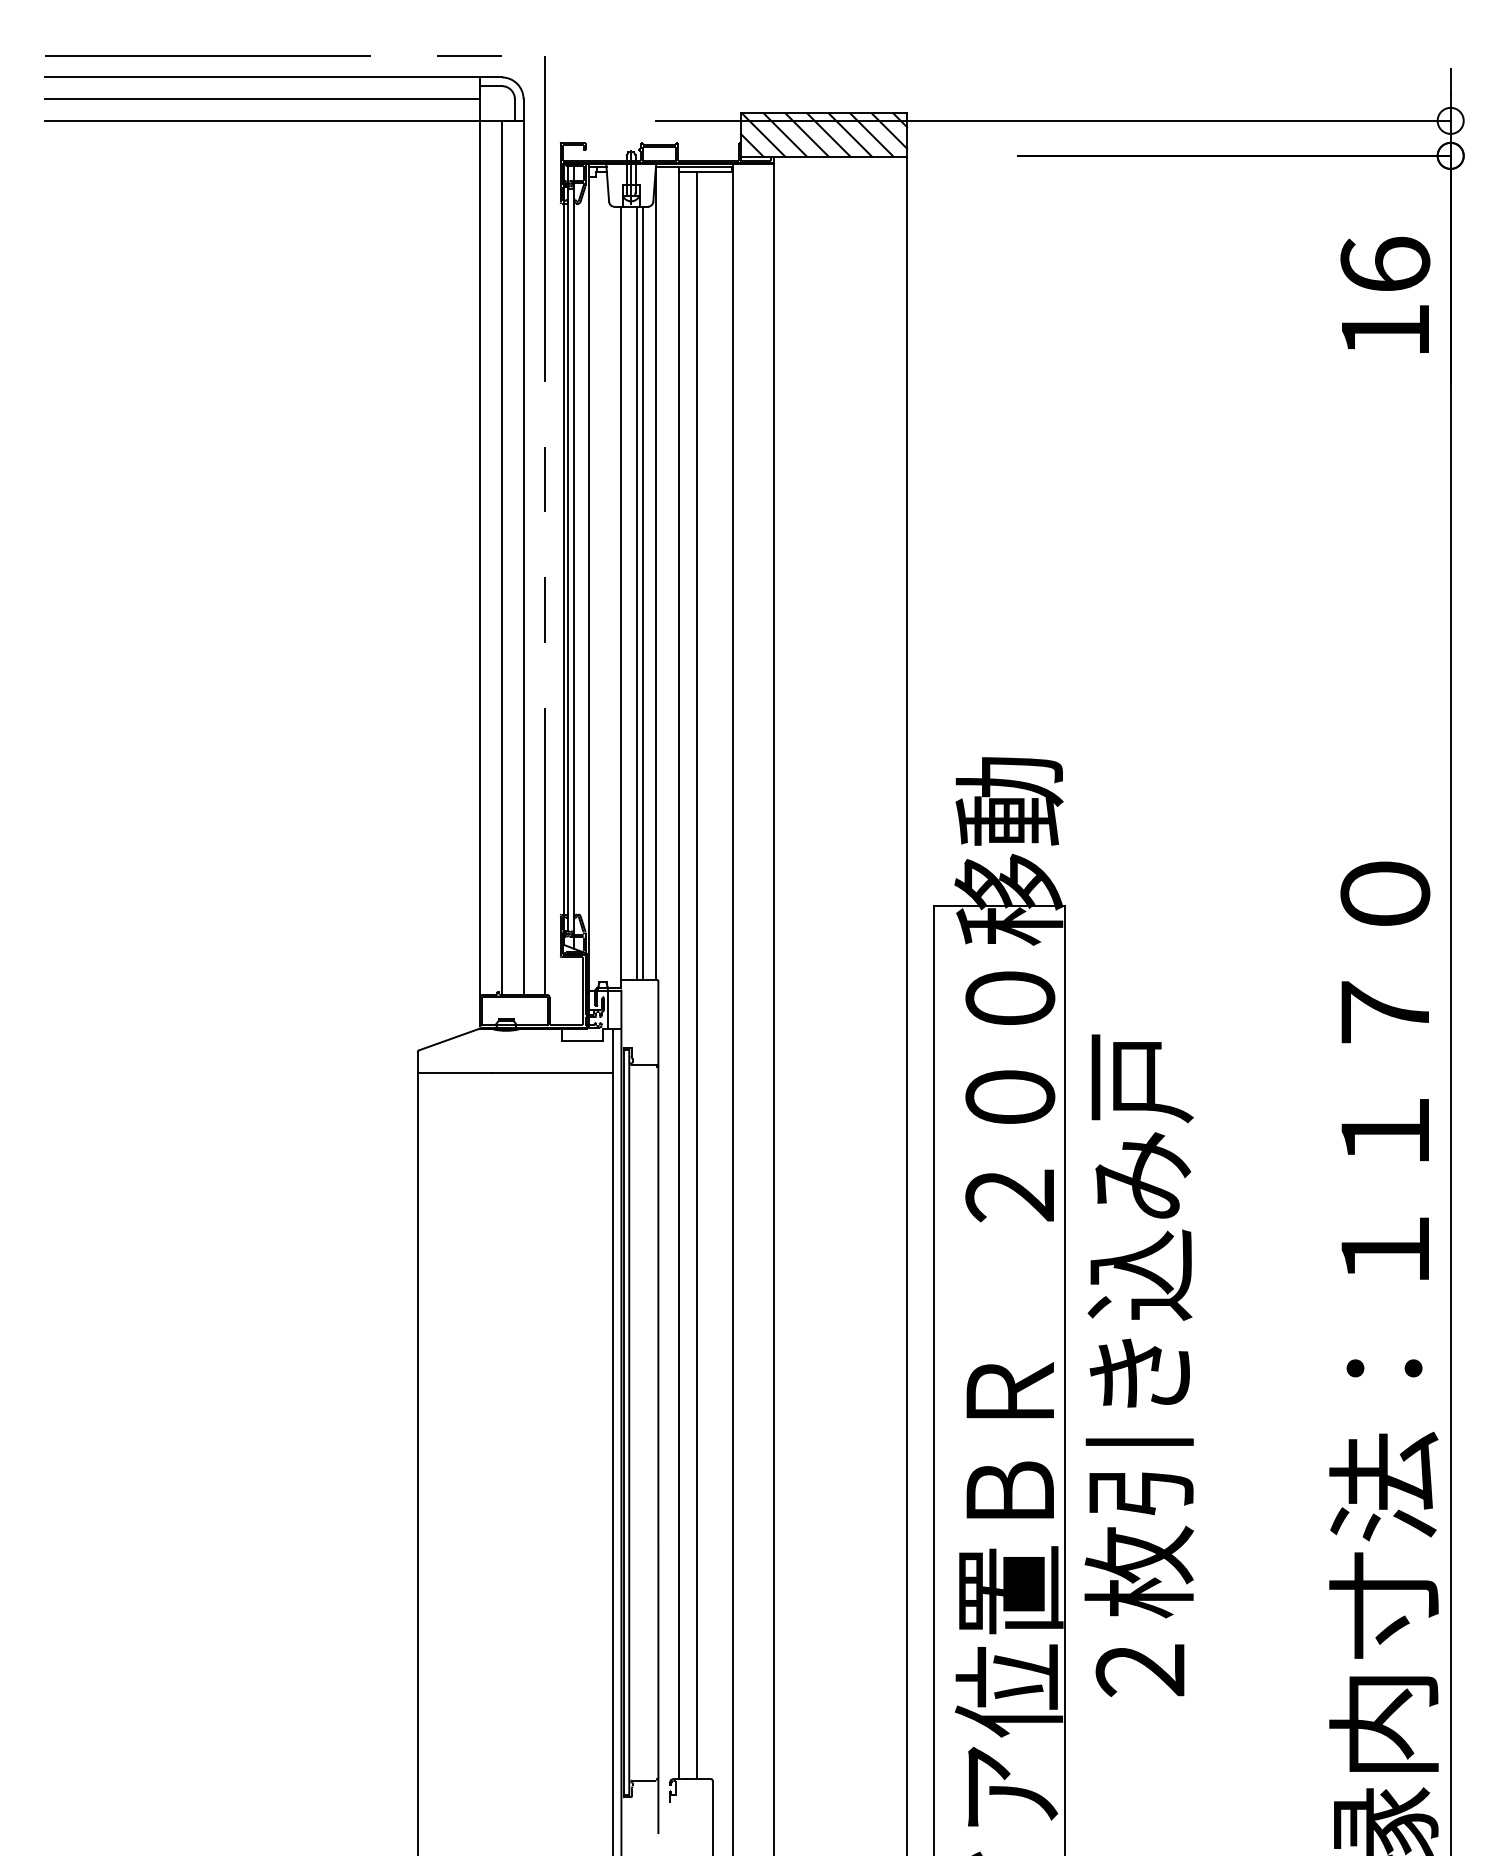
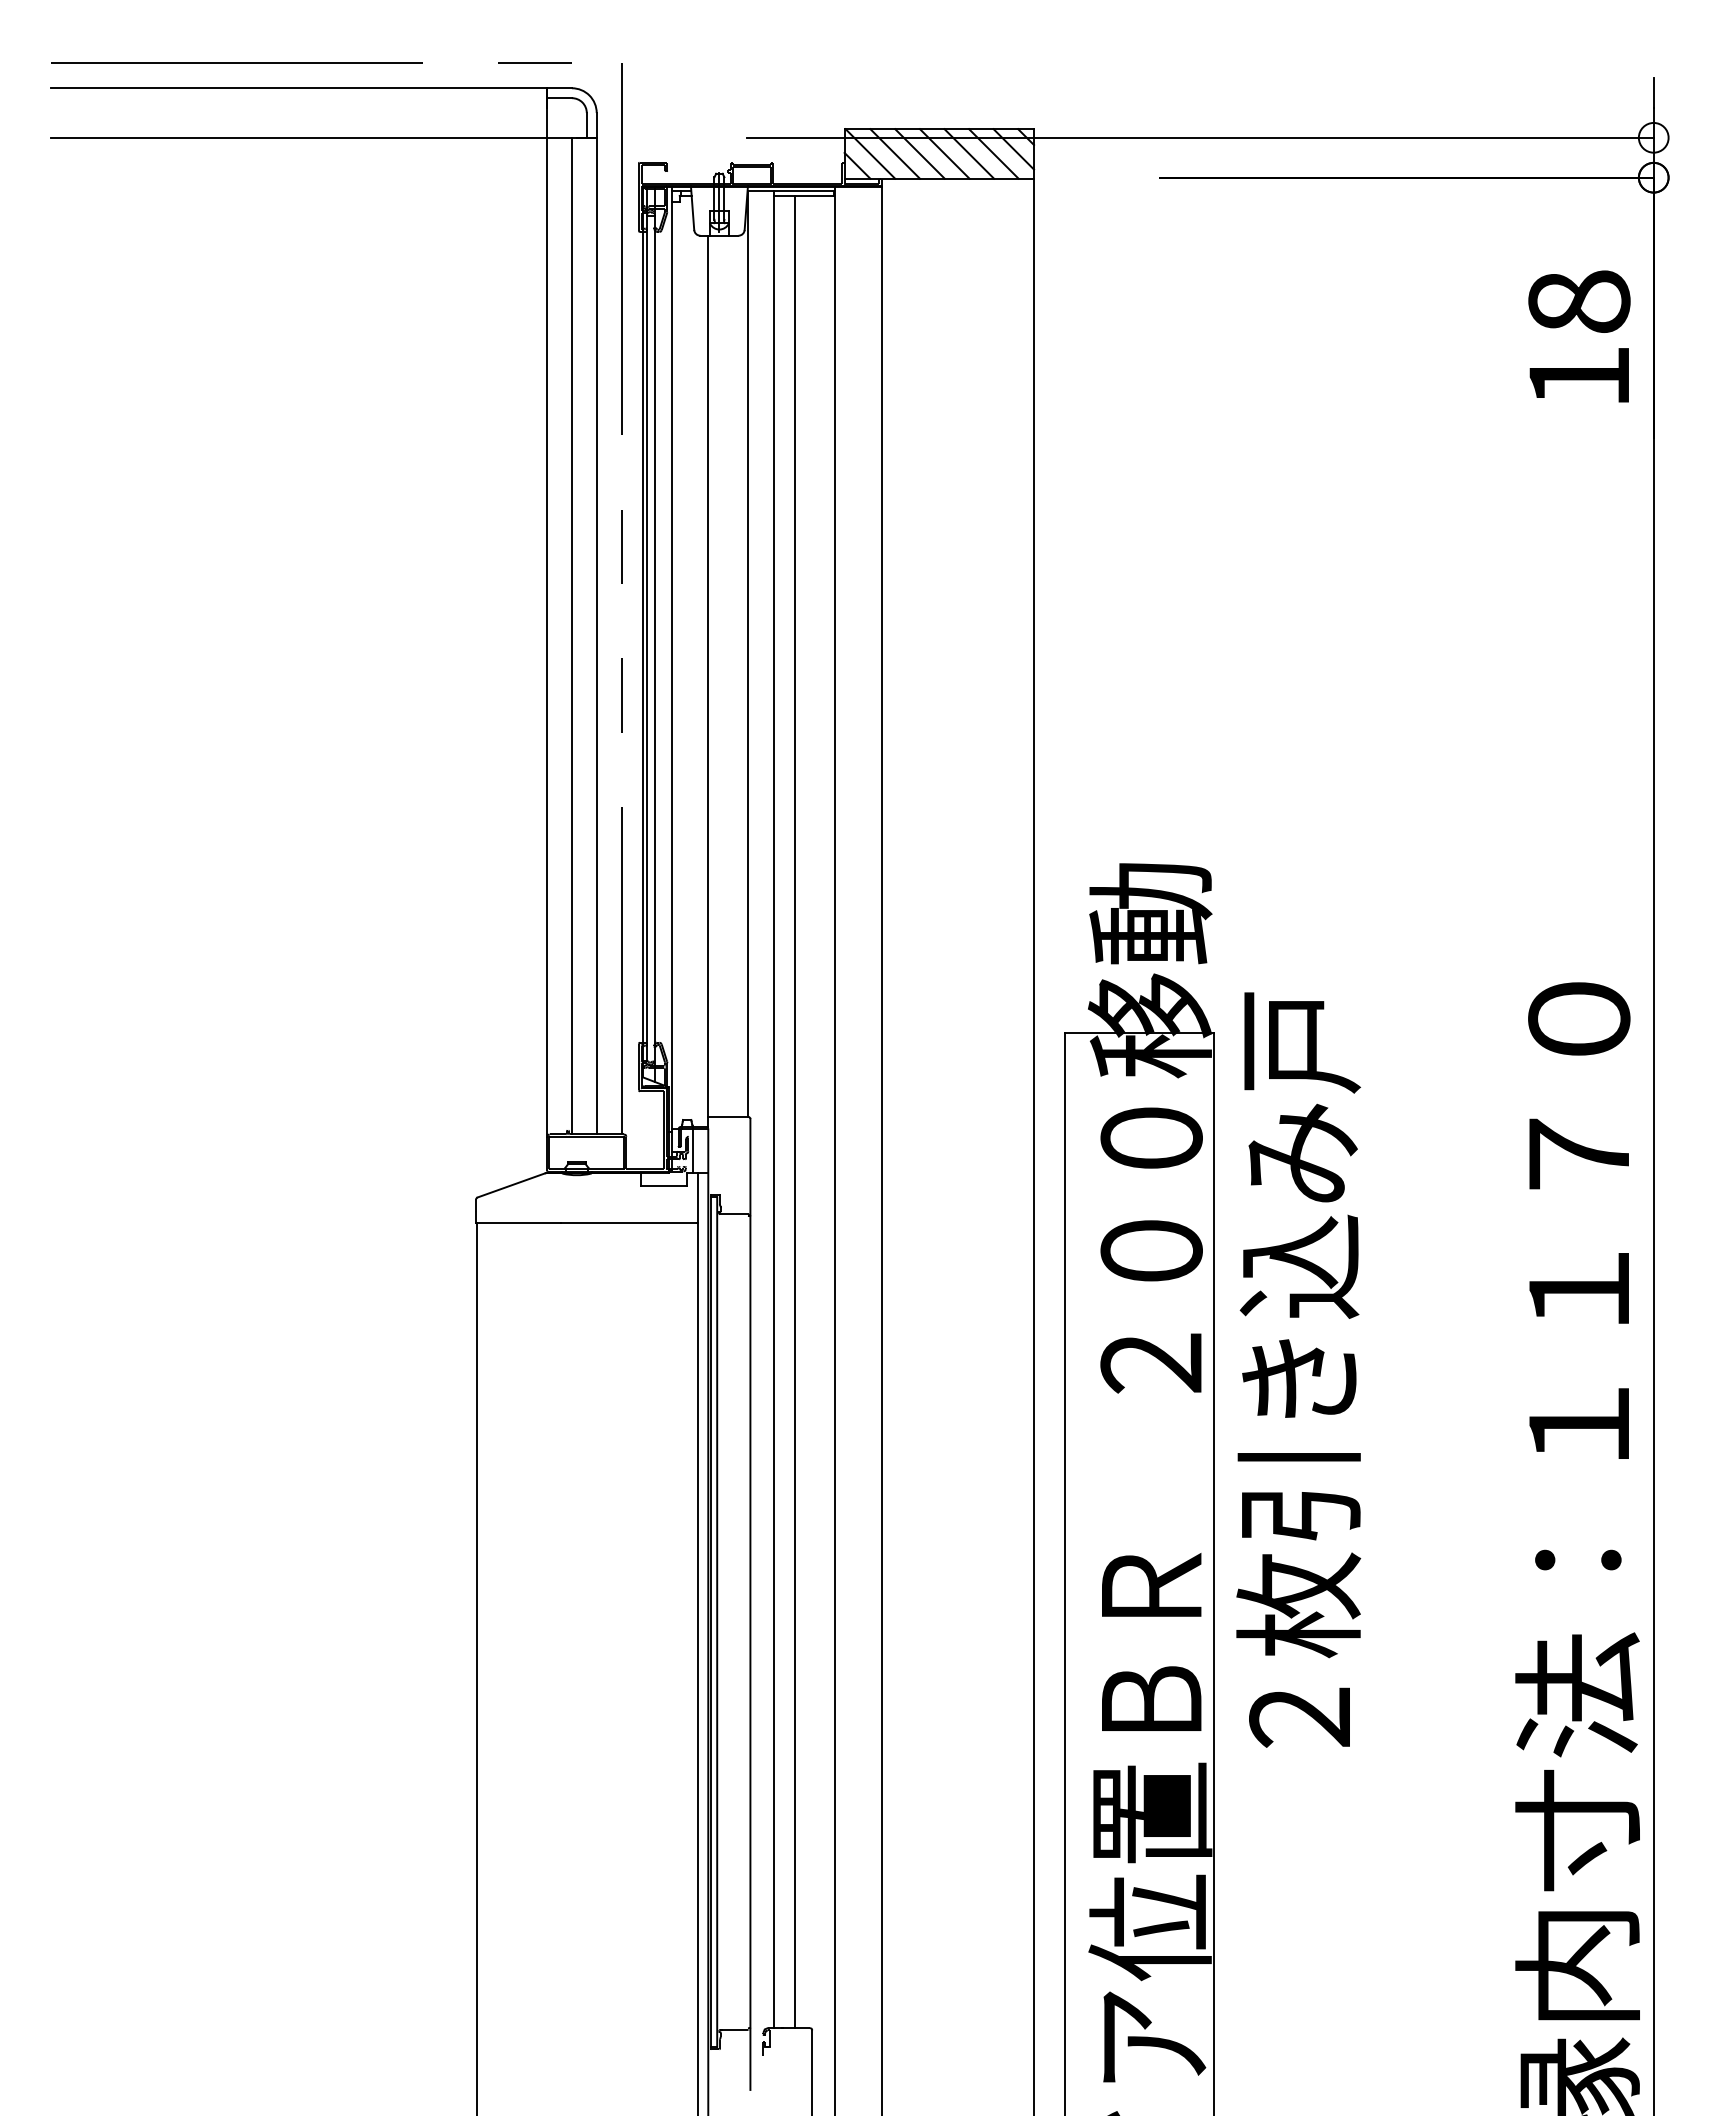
line: (262, 99) -> (299, 113), removed
text: (1385, 264) -> (1579, 301), 16 -> 18
line: (636, 592) -> (725, 675), removed
line: (643, 592) -> (733, 675), removed
text: (1138, 1365) -> (1297, 1369), moved

